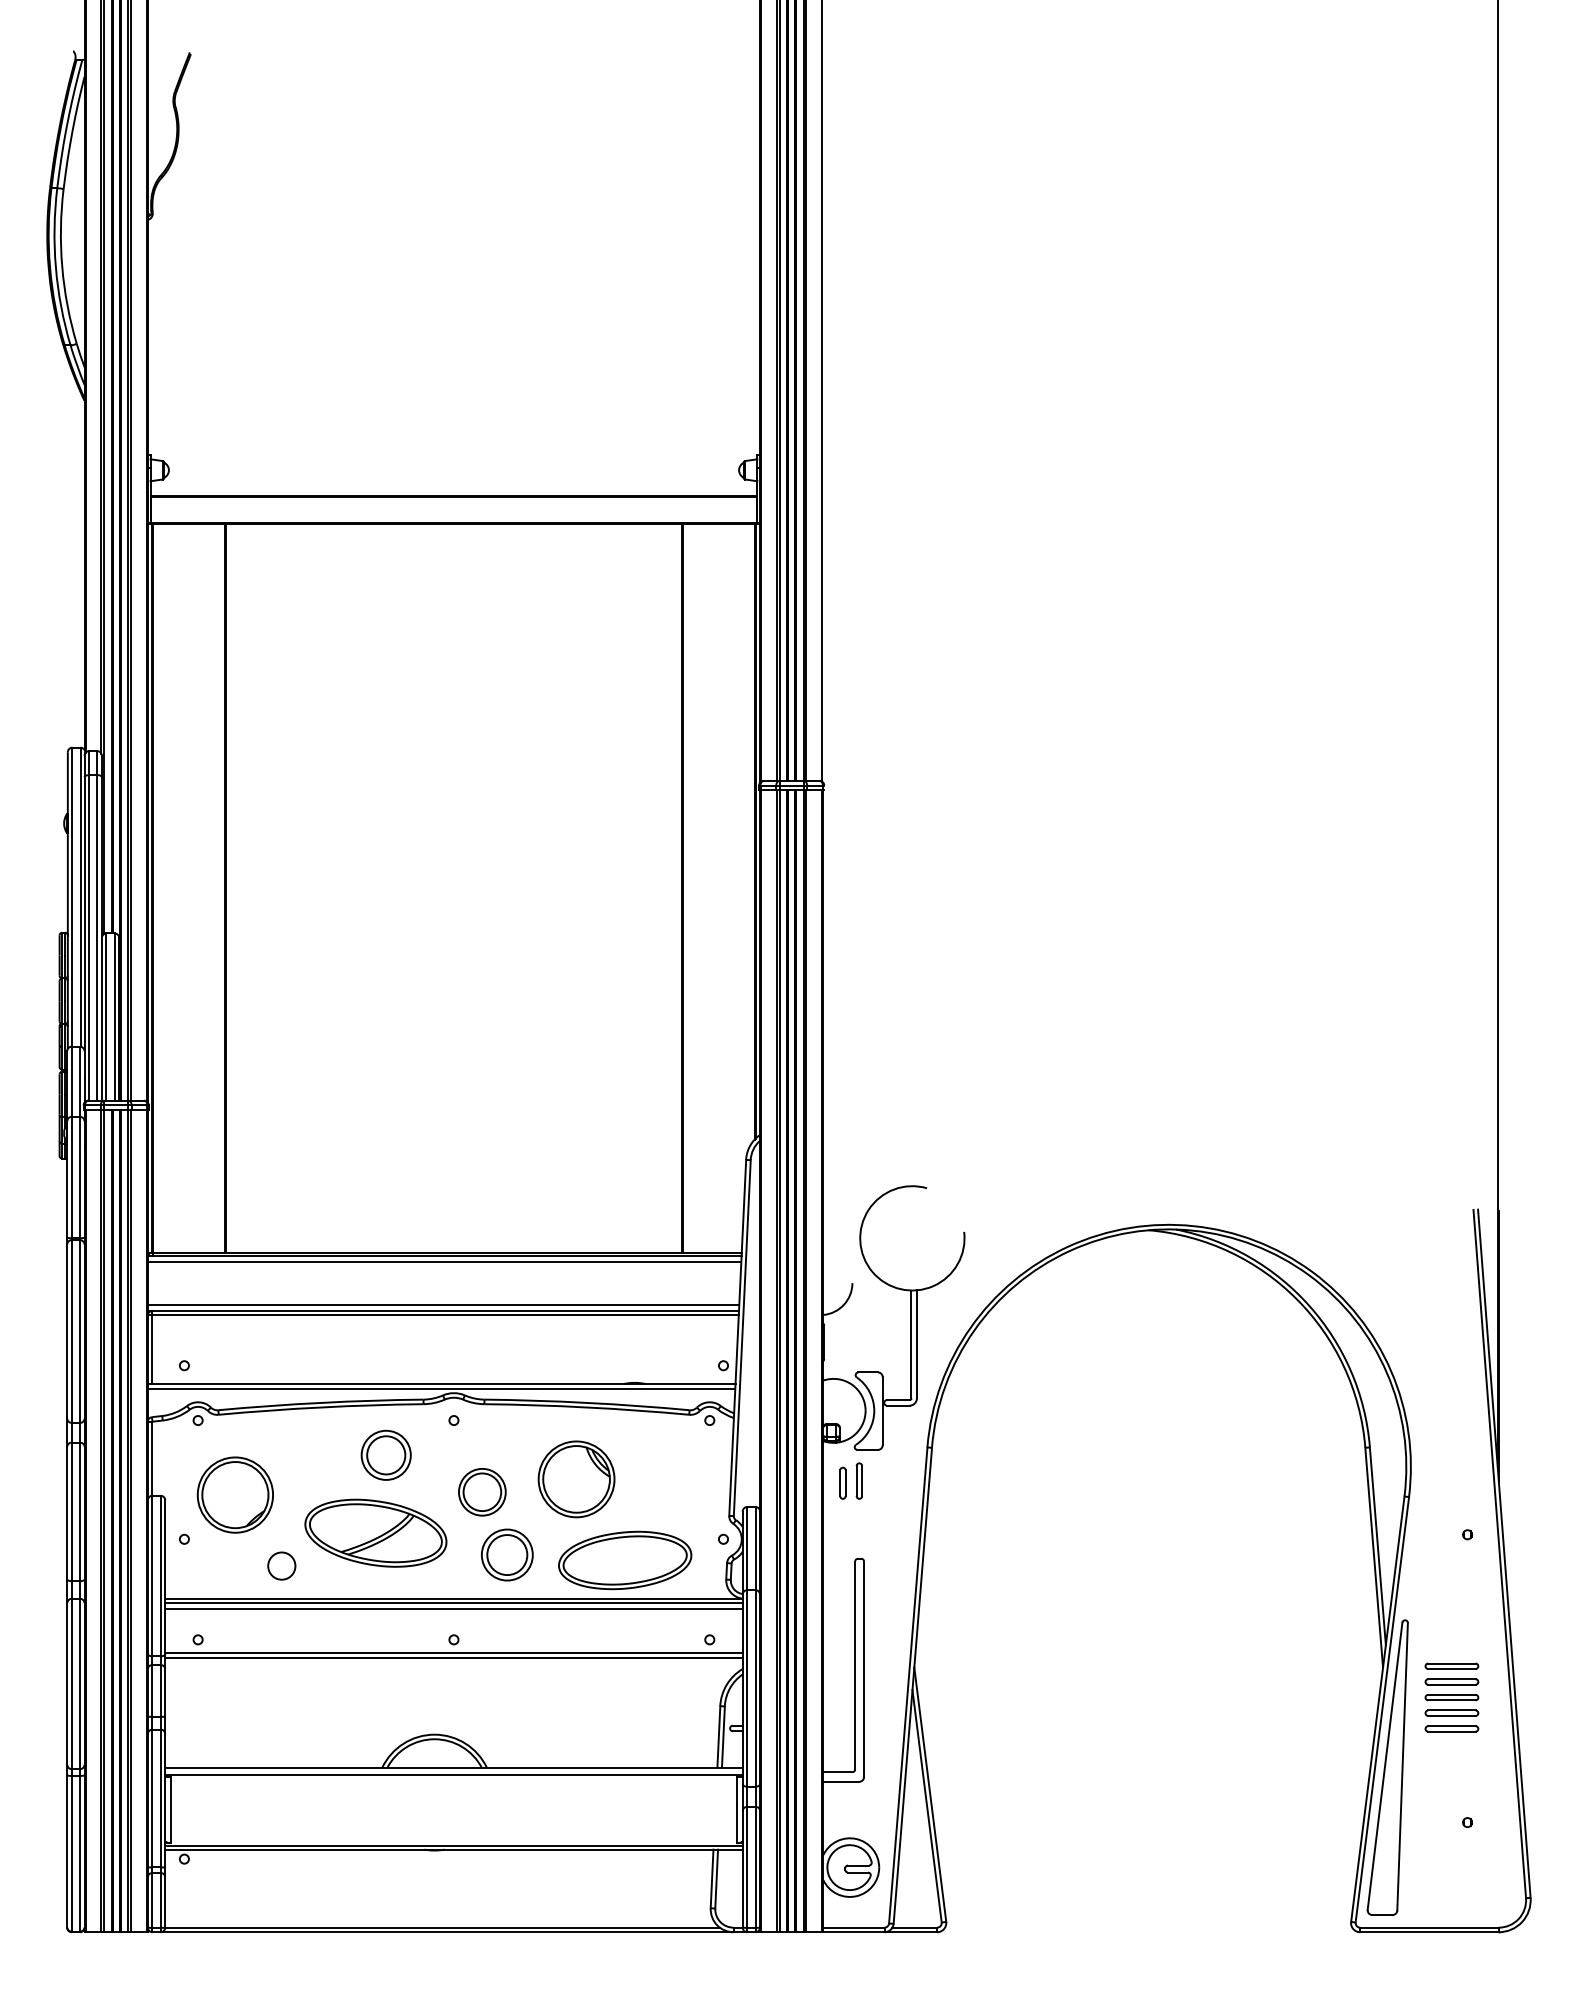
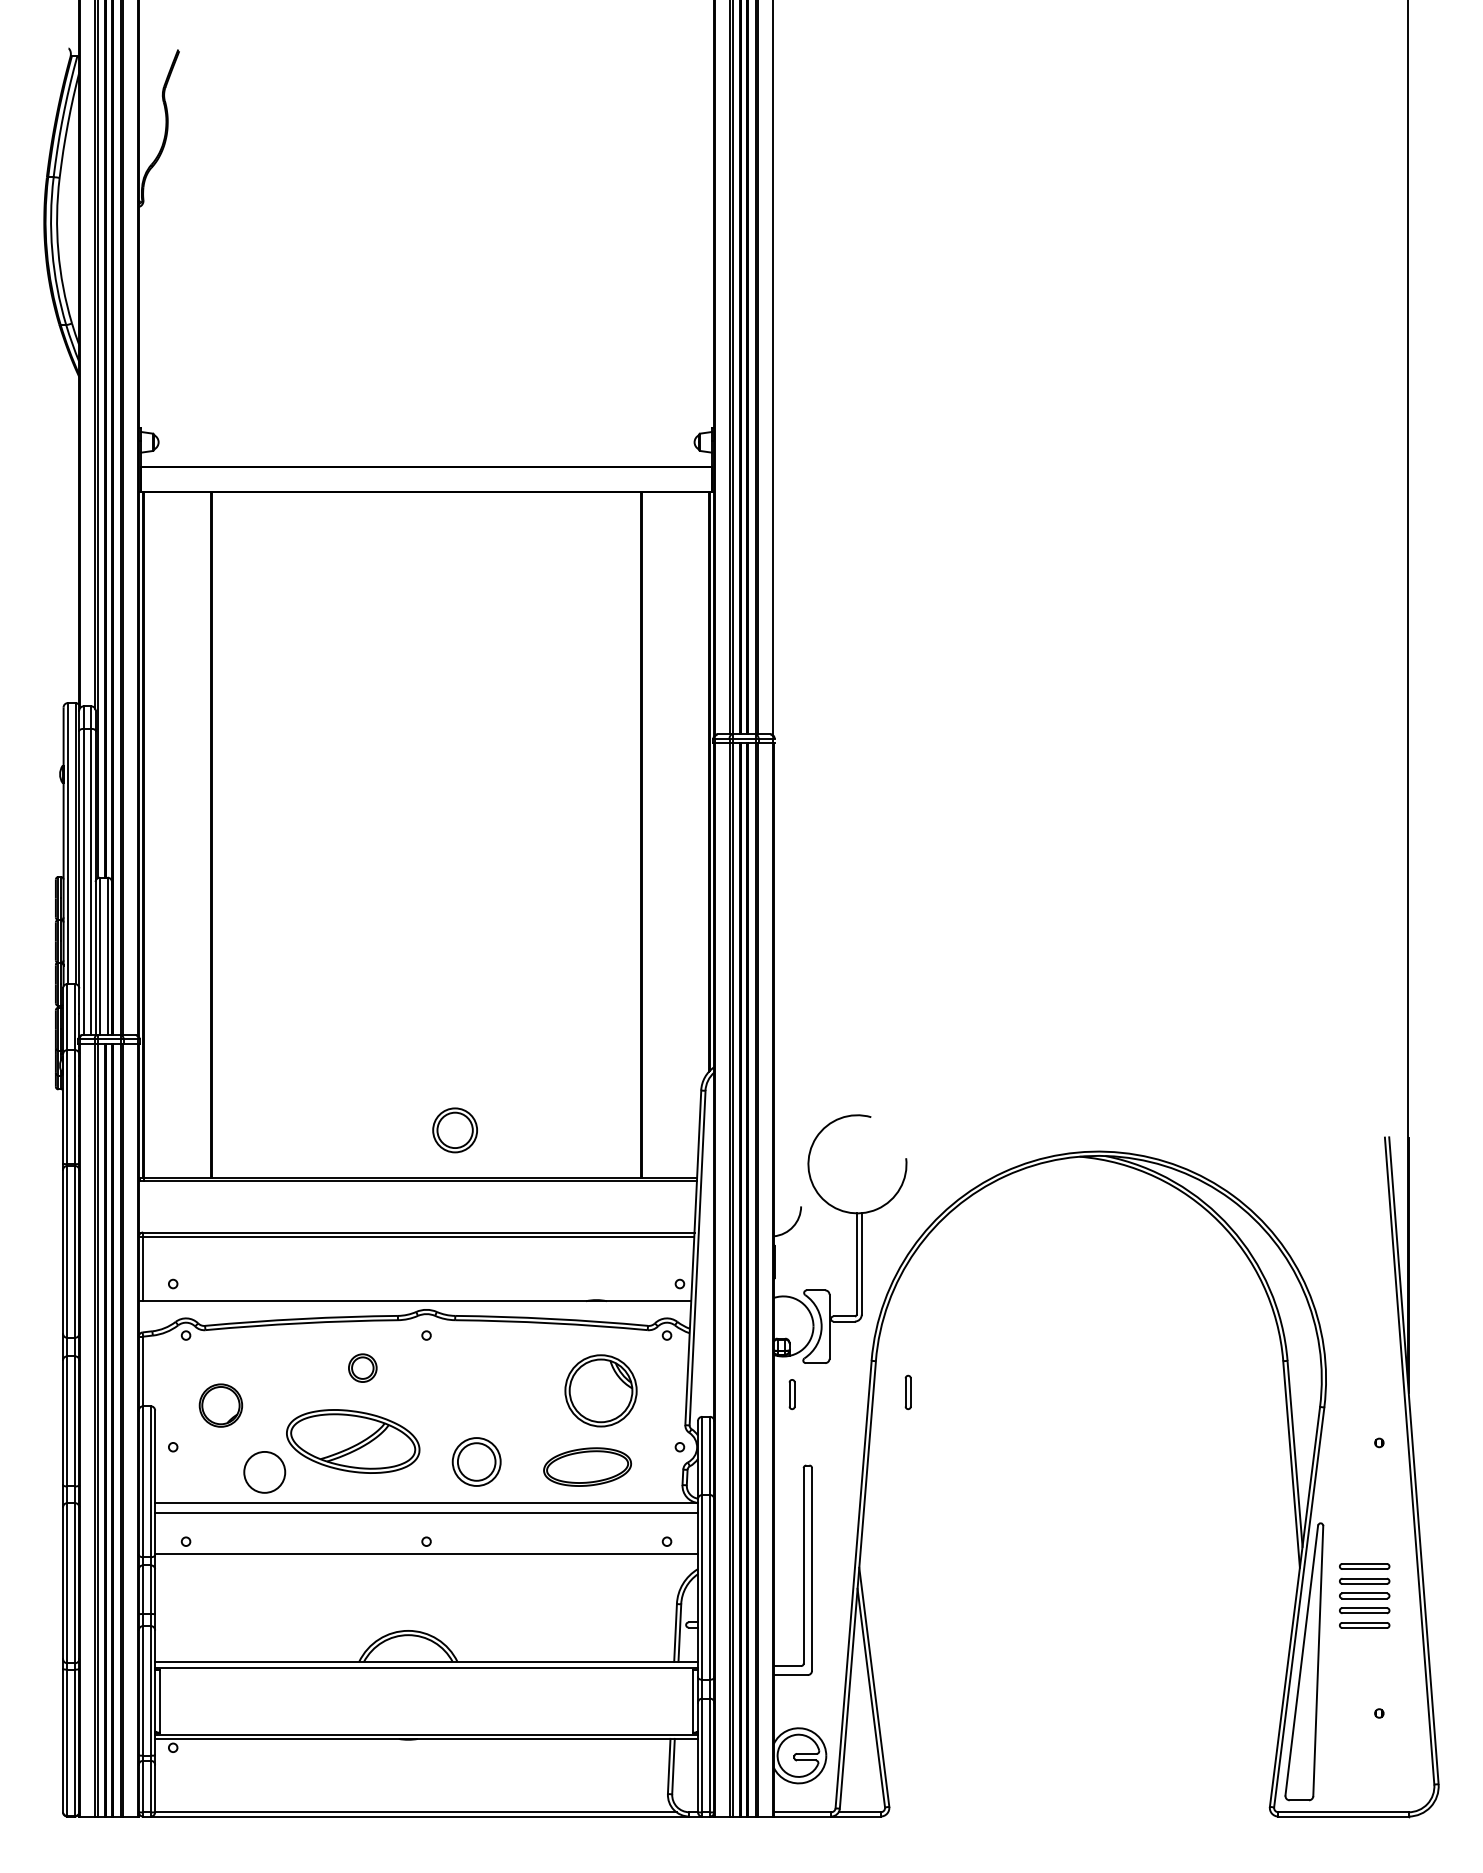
line: (444, 1261) -> (417, 1186), removed
line: (443, 1305) -> (416, 1227), removed
line: (441, 1389) -> (414, 1306), removed
part: (385, 1454) -> (362, 1367), size x0.6
part: (576, 1479) -> (600, 1390), moved
part: (858, 1480) -> (907, 1391), moved
part: (482, 1492) -> (455, 1130), moved
part: (234, 1494) -> (220, 1405), size x0.6
part: (625, 1560) -> (587, 1467), size x0.7
circle: (281, 1565) -> (264, 1471), size x1.6
line: (453, 1603) -> (426, 1507), removed
line: (453, 1658) -> (426, 1559), removed

